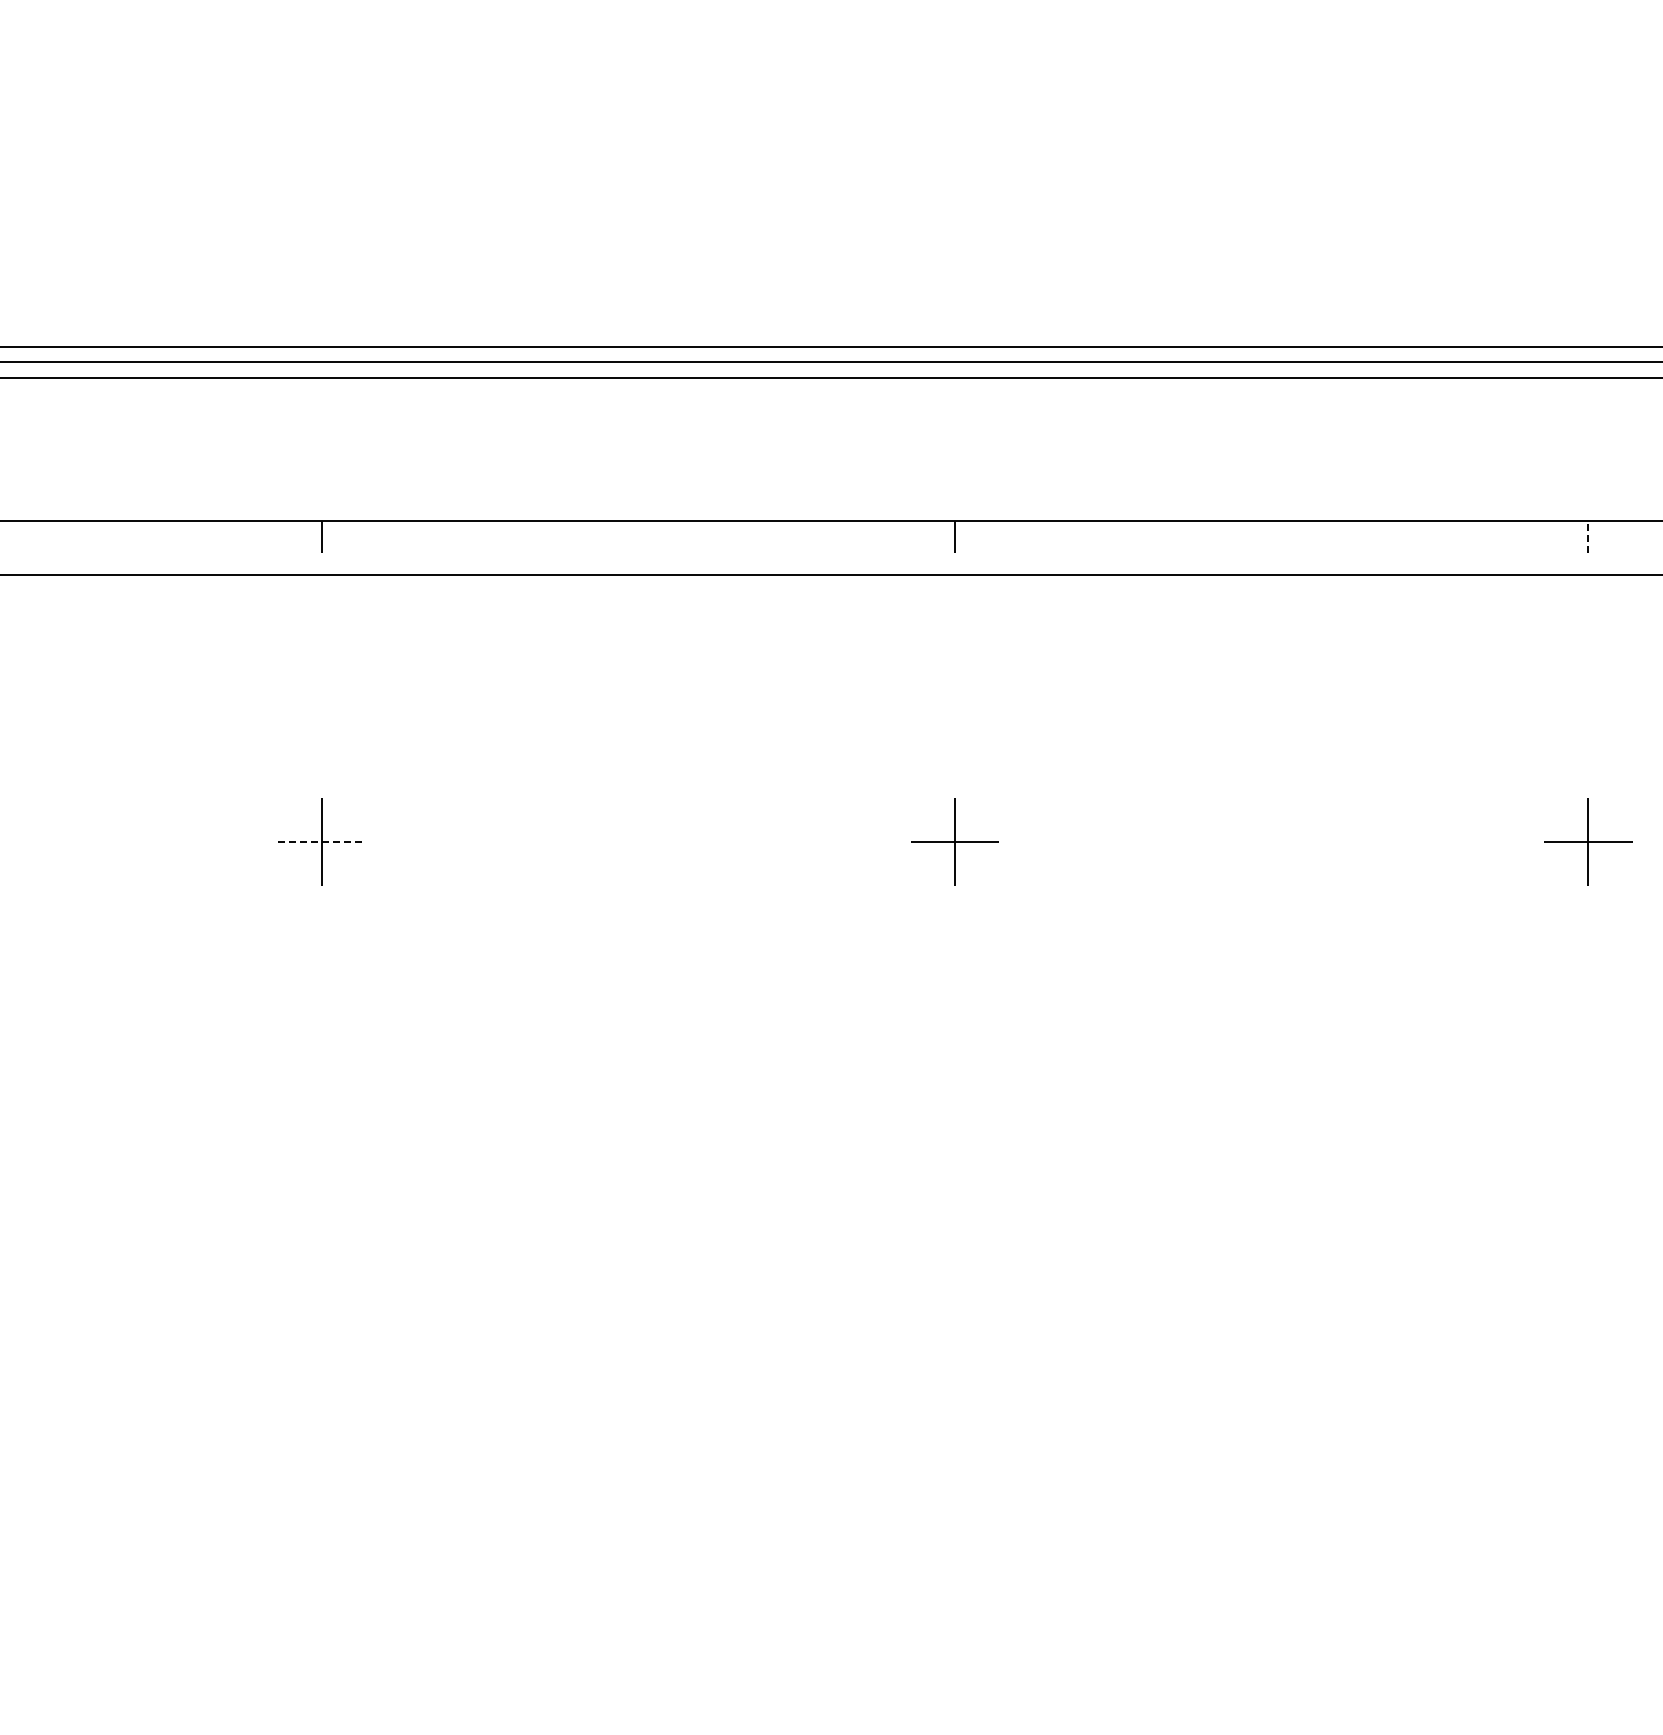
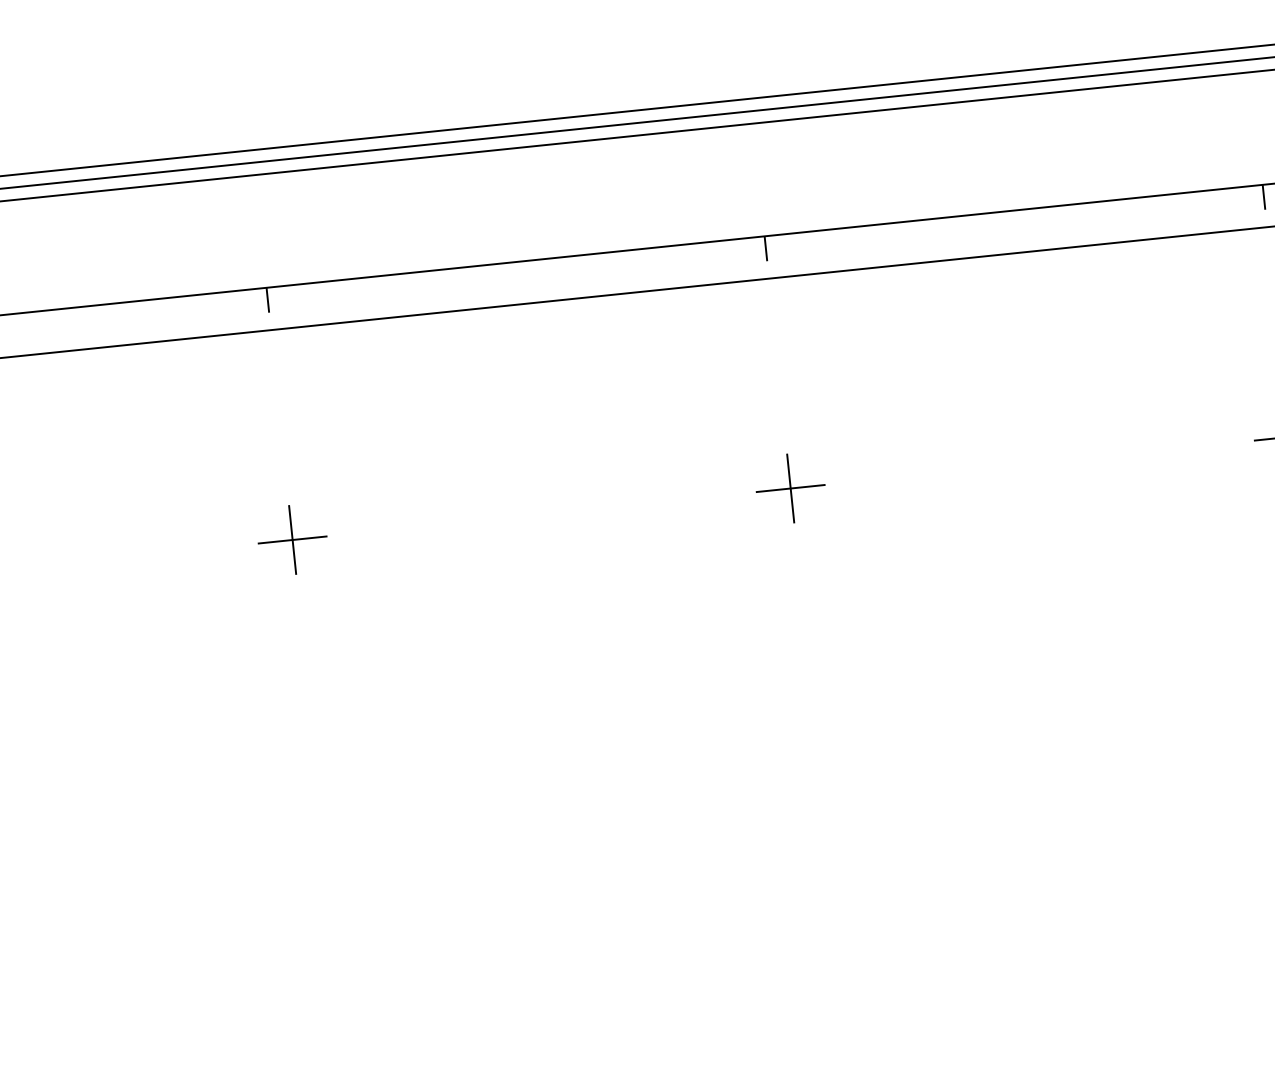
line: (1588, 537) -> (1264, 197), dashed -> solid
line: (322, 841) -> (292, 539), dashed -> solid

